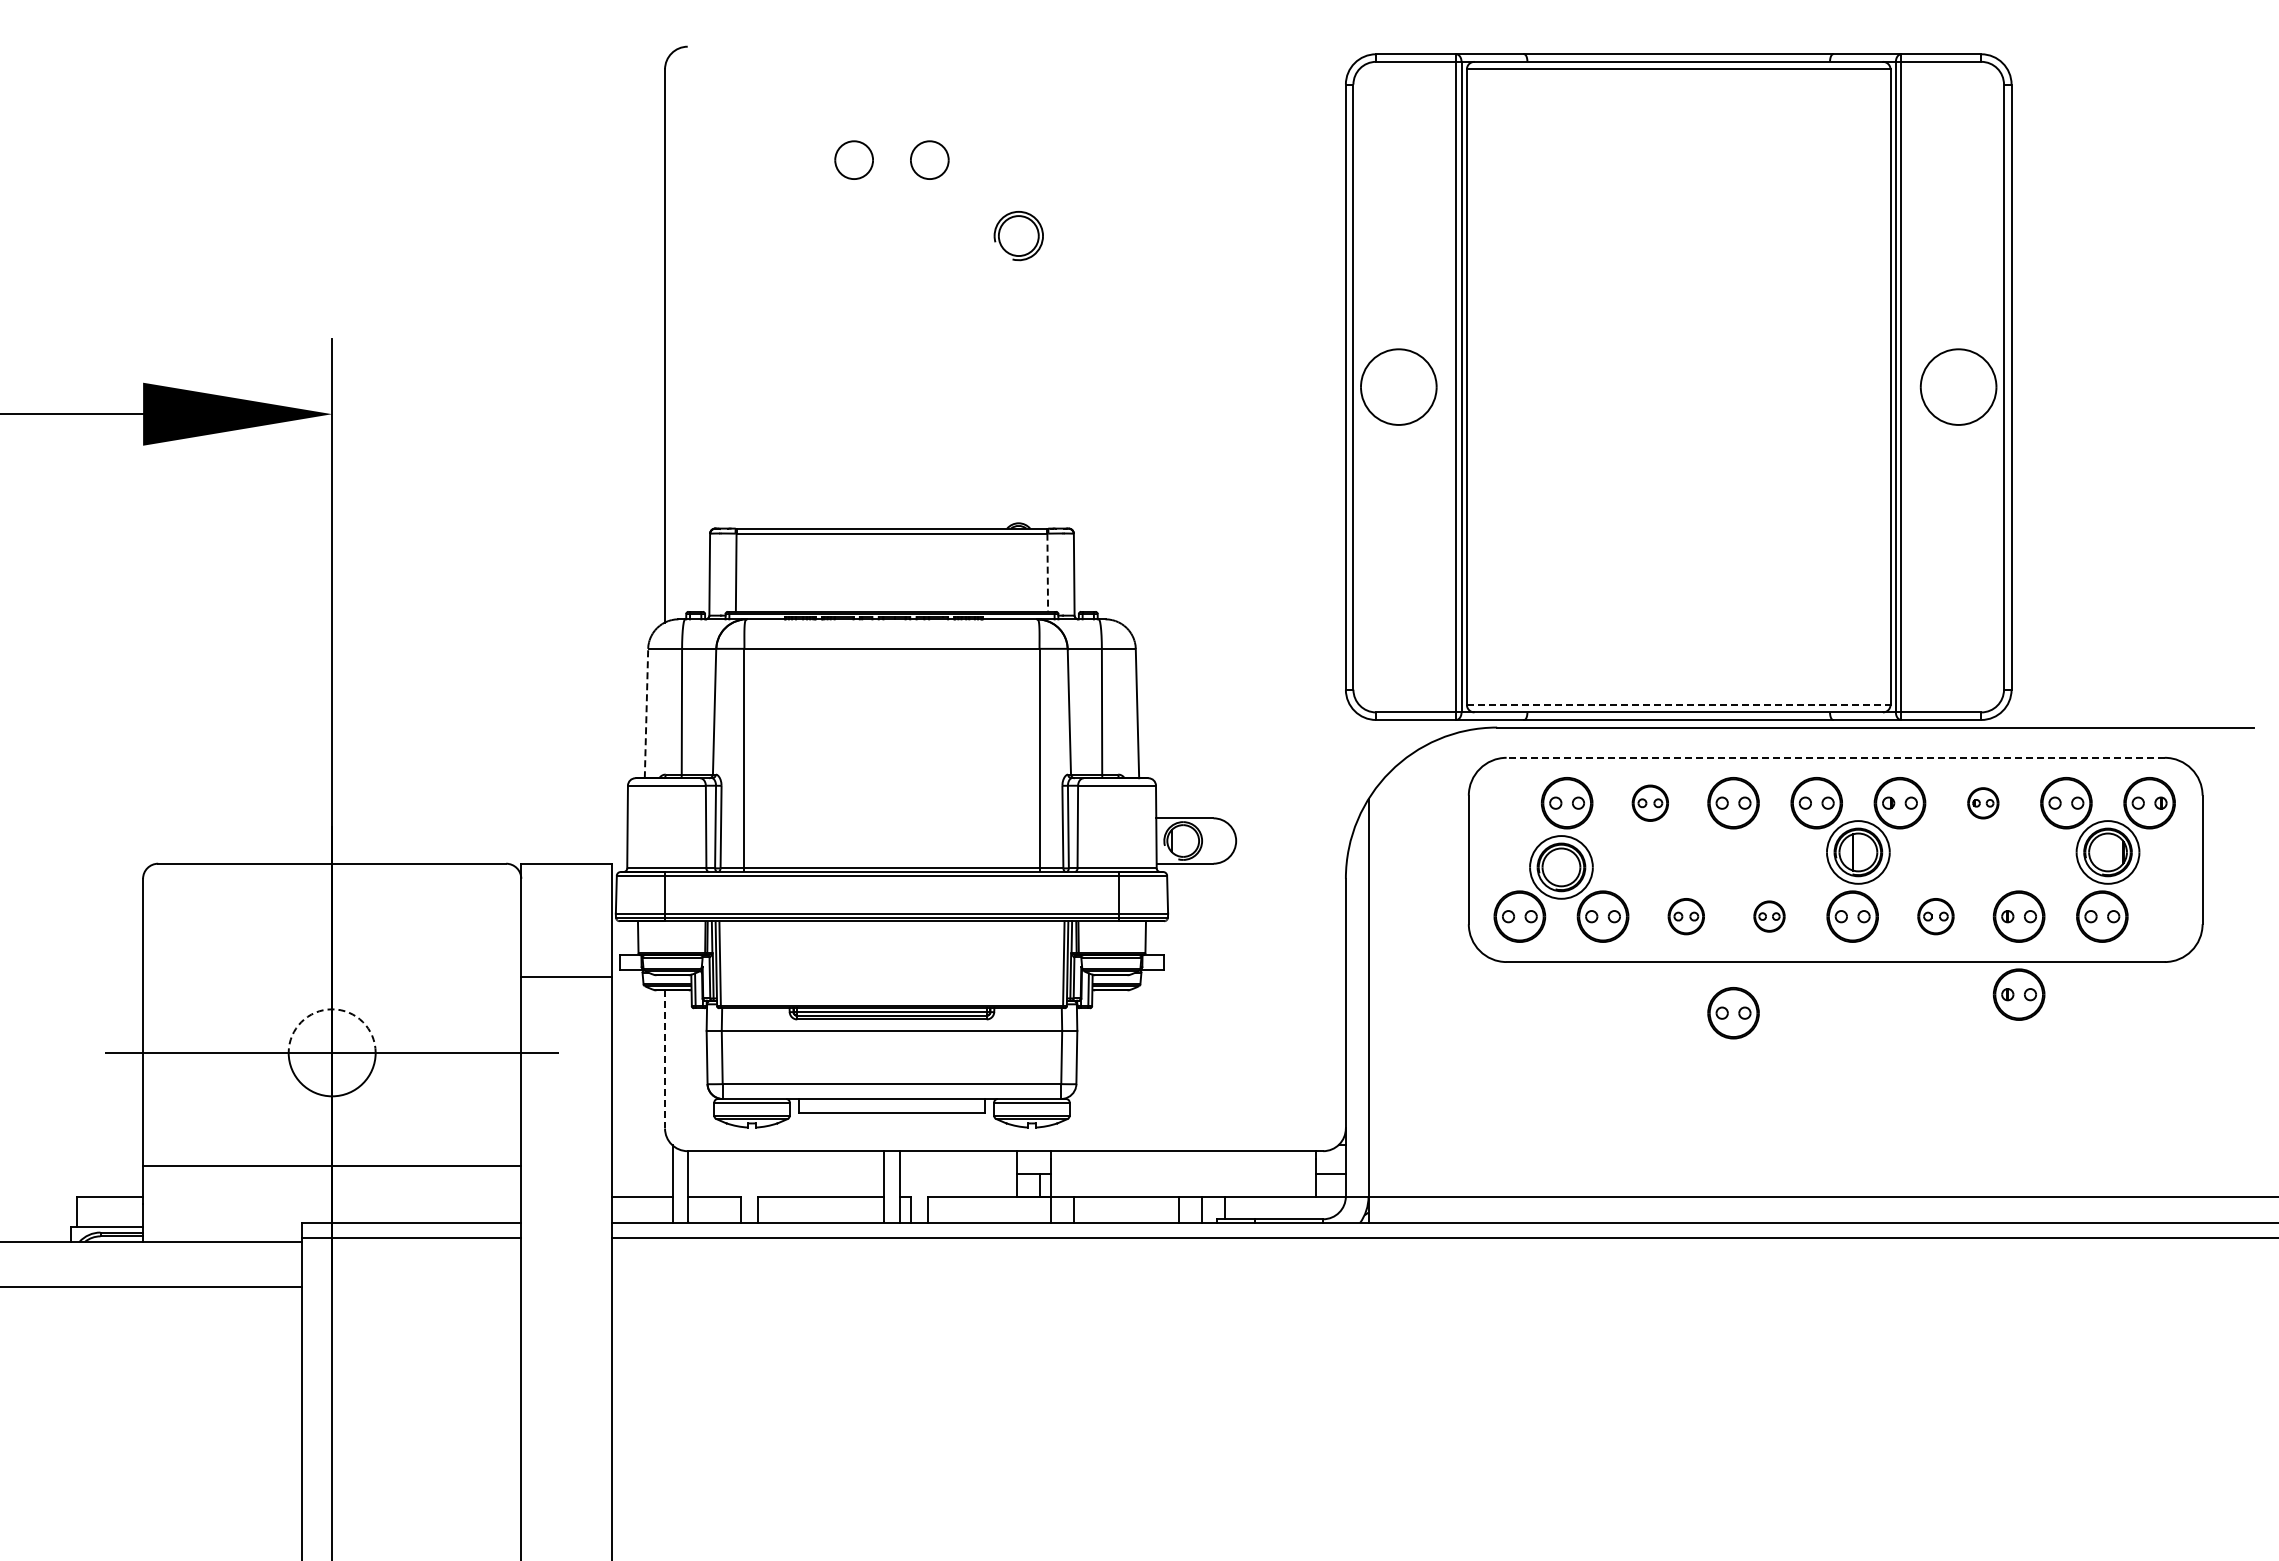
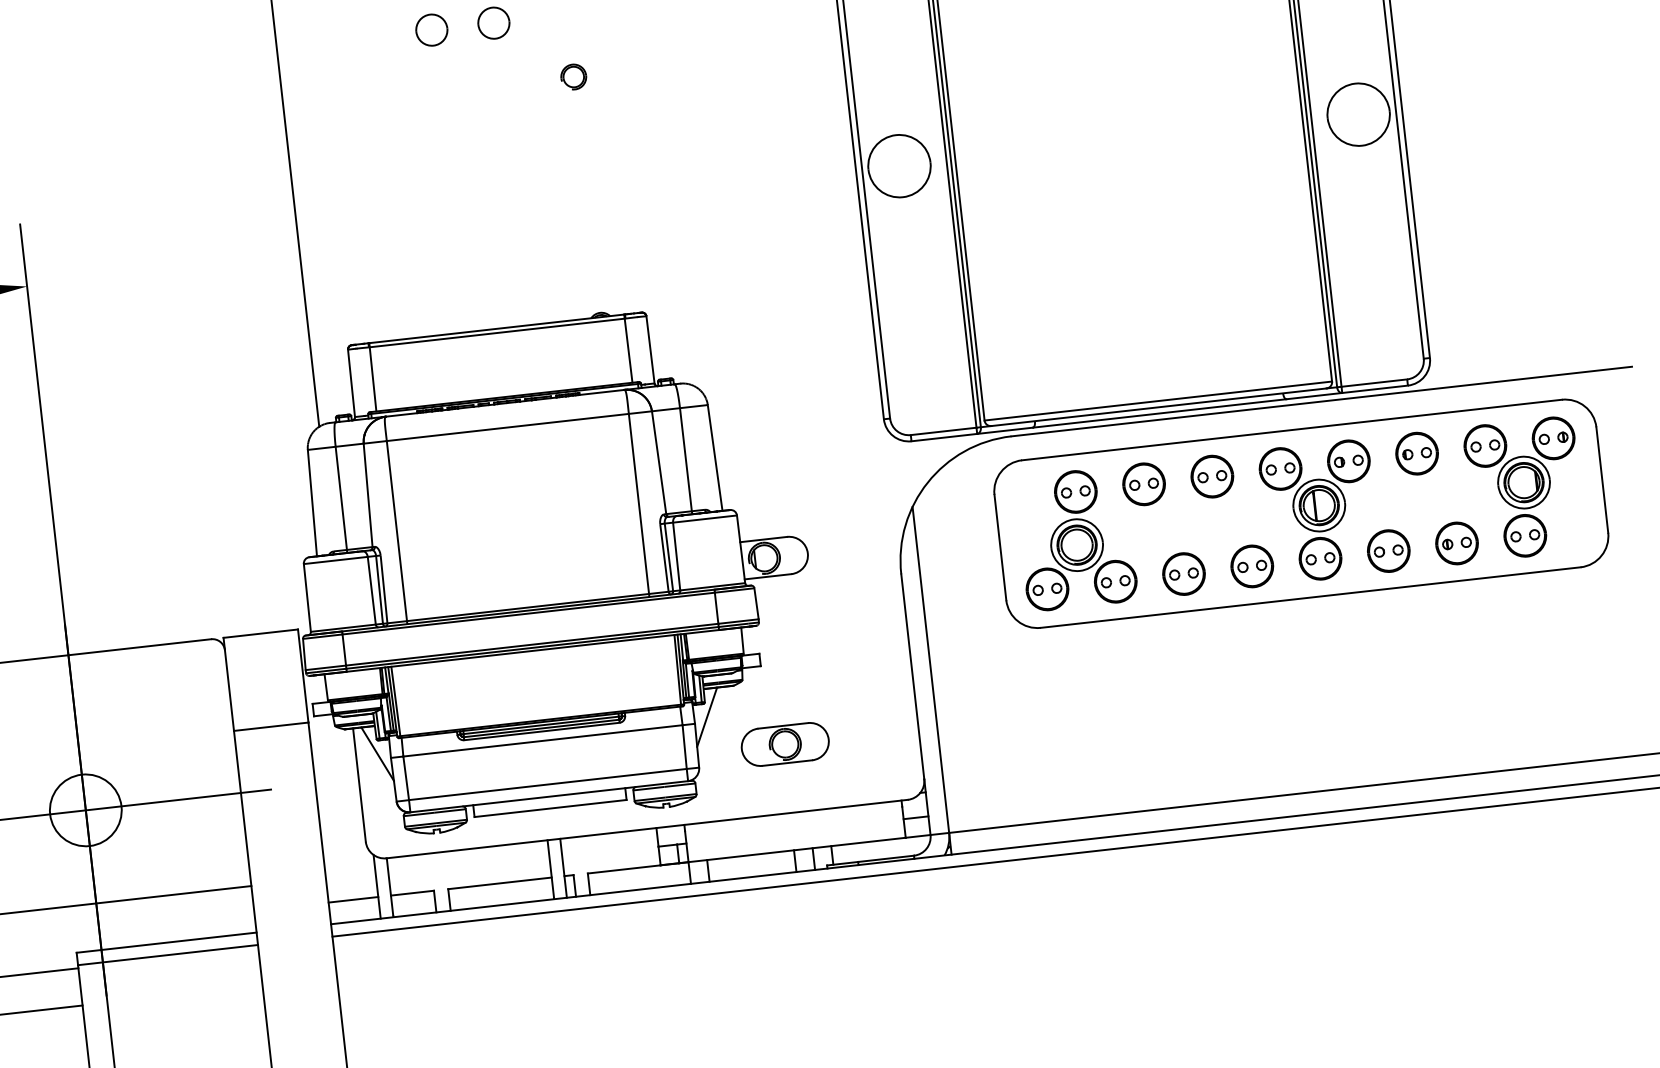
part: (1018, 235) -> (573, 76), size x0.62
line: (1047, 573) -> (628, 351), dashed -> solid
line: (1678, 704) -> (1158, 400), dashed -> solid
line: (646, 713) -> (312, 503), dashed -> solid
line: (1835, 757) -> (1291, 429), dashed -> solid
part: (1650, 803) -> (1144, 484), size x1.43
part: (1983, 803) -> (1417, 453), size x1.67
part: (1686, 916) -> (1184, 573), size x1.43
part: (1769, 916) -> (1252, 566), size x1.67
part: (1935, 916) -> (1388, 551), size x1.43
part: (2018, 994) -> (1463, 607), removed
arc: (332, 1009) -> (82, 774), dashed -> solid
part: (1733, 1013) -> (1231, 649), removed
line: (691, 1024) -> (377, 754), added
line: (1092, 1024) -> (706, 717), added
line: (665, 1059) -> (359, 785), dashed -> solid
part: (1183, 1067) -> (785, 744), added

